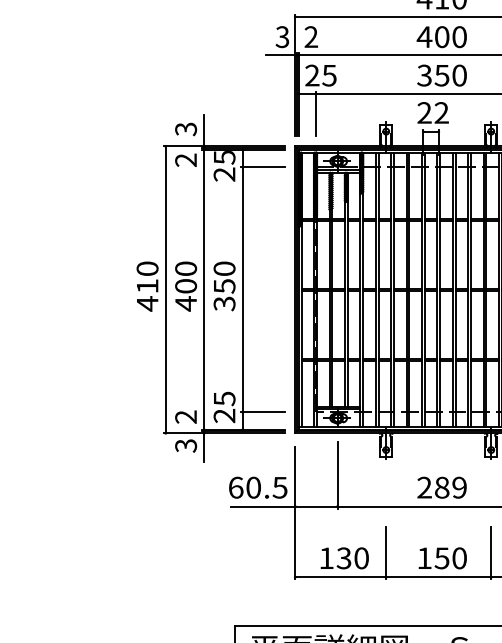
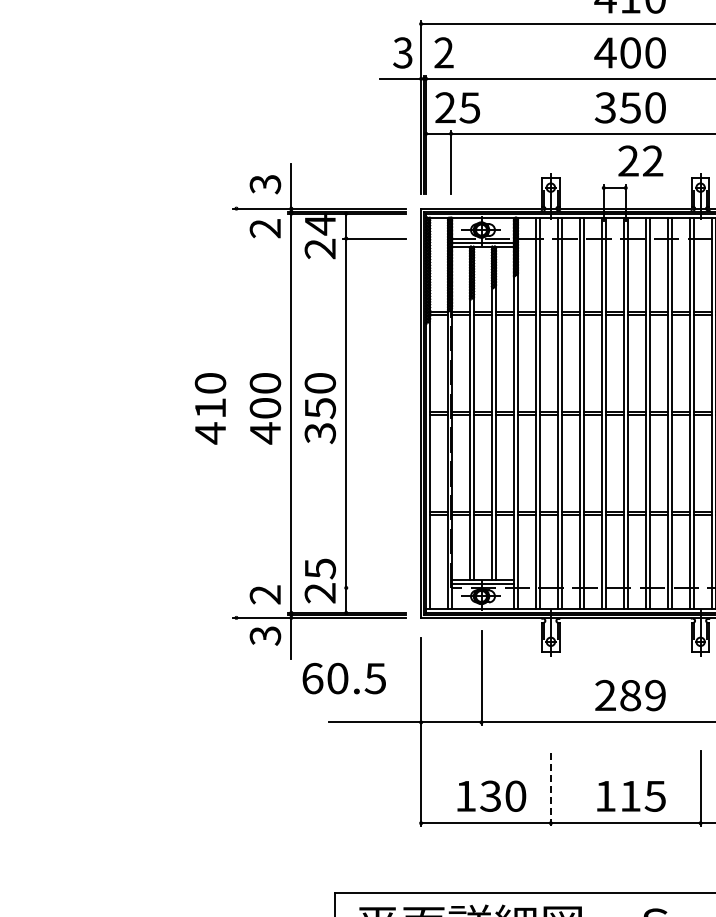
text: (432, 112) -> (640, 160), moved
text: (224, 158) -> (320, 225), 25 -> 24
line: (165, 289) -> (236, 412), removed
line: (262, 411) -> (374, 587), removed
text: (257, 487) -> (343, 678), moved
line: (385, 552) -> (550, 788), solid -> dashed
text: (450, 557) -> (642, 795), 150 -> 115

